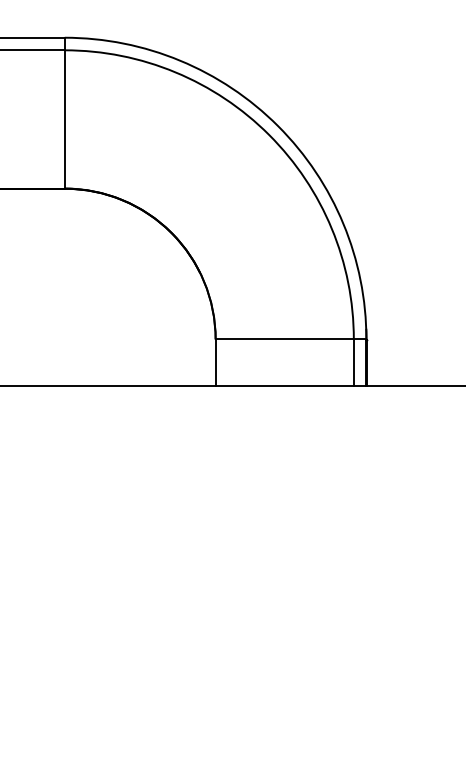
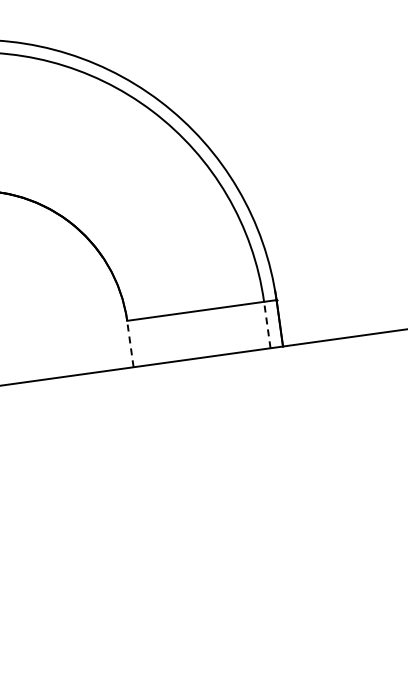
line: (215, 362) -> (130, 343), solid -> dashed
line: (353, 362) -> (266, 324), solid -> dashed

